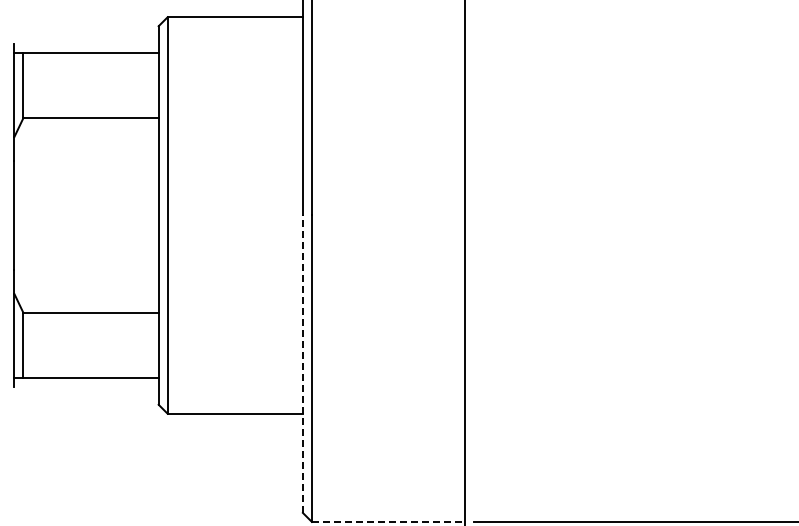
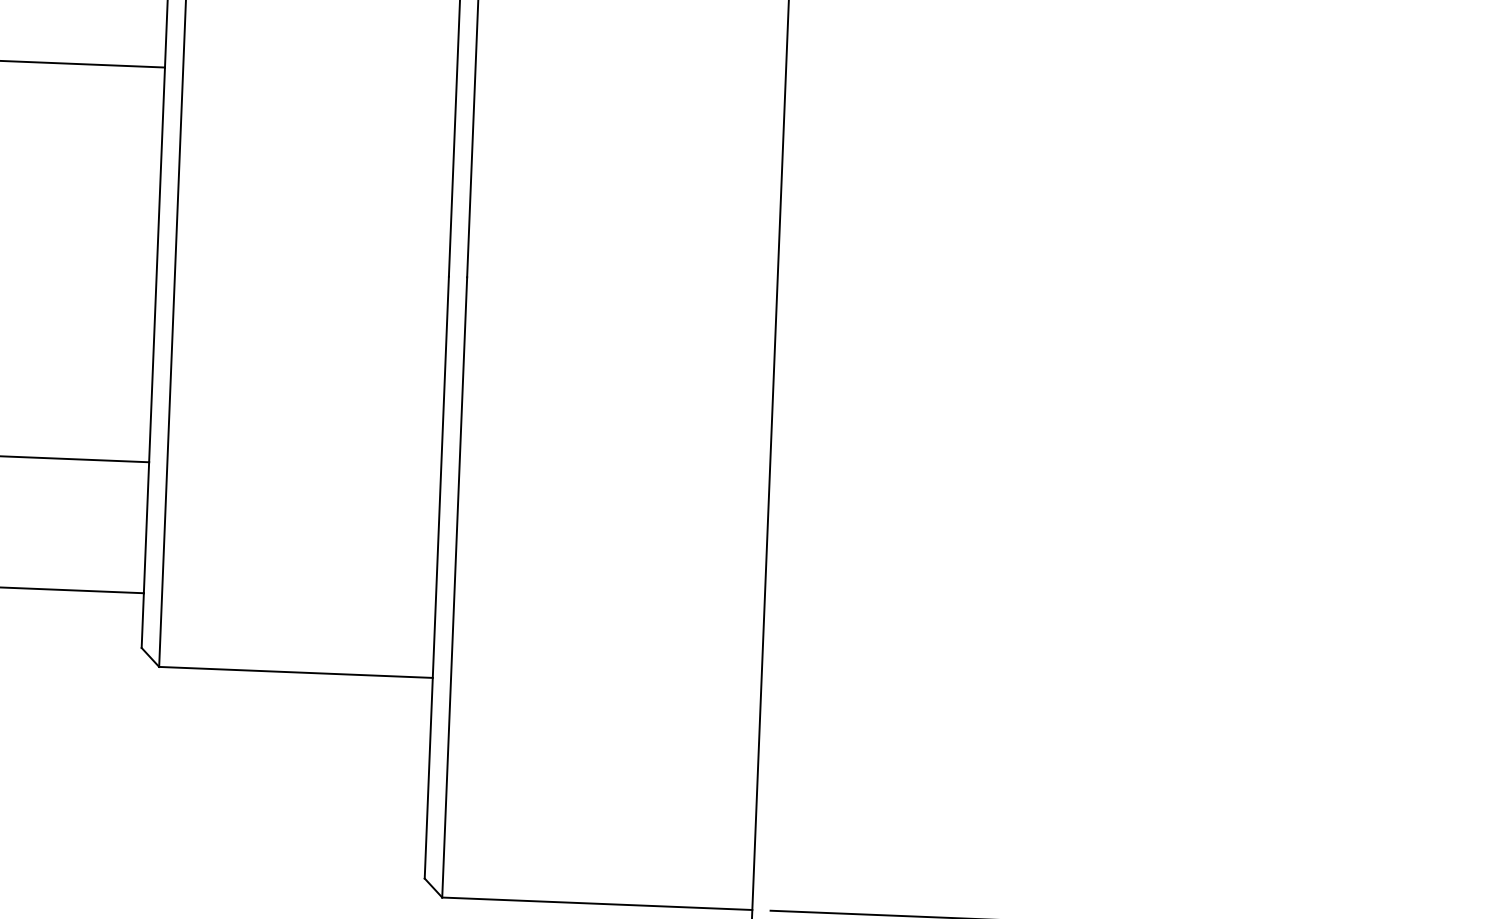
line: (302, 364) -> (436, 578), dashed -> solid
line: (388, 521) -> (597, 902), dashed -> solid

